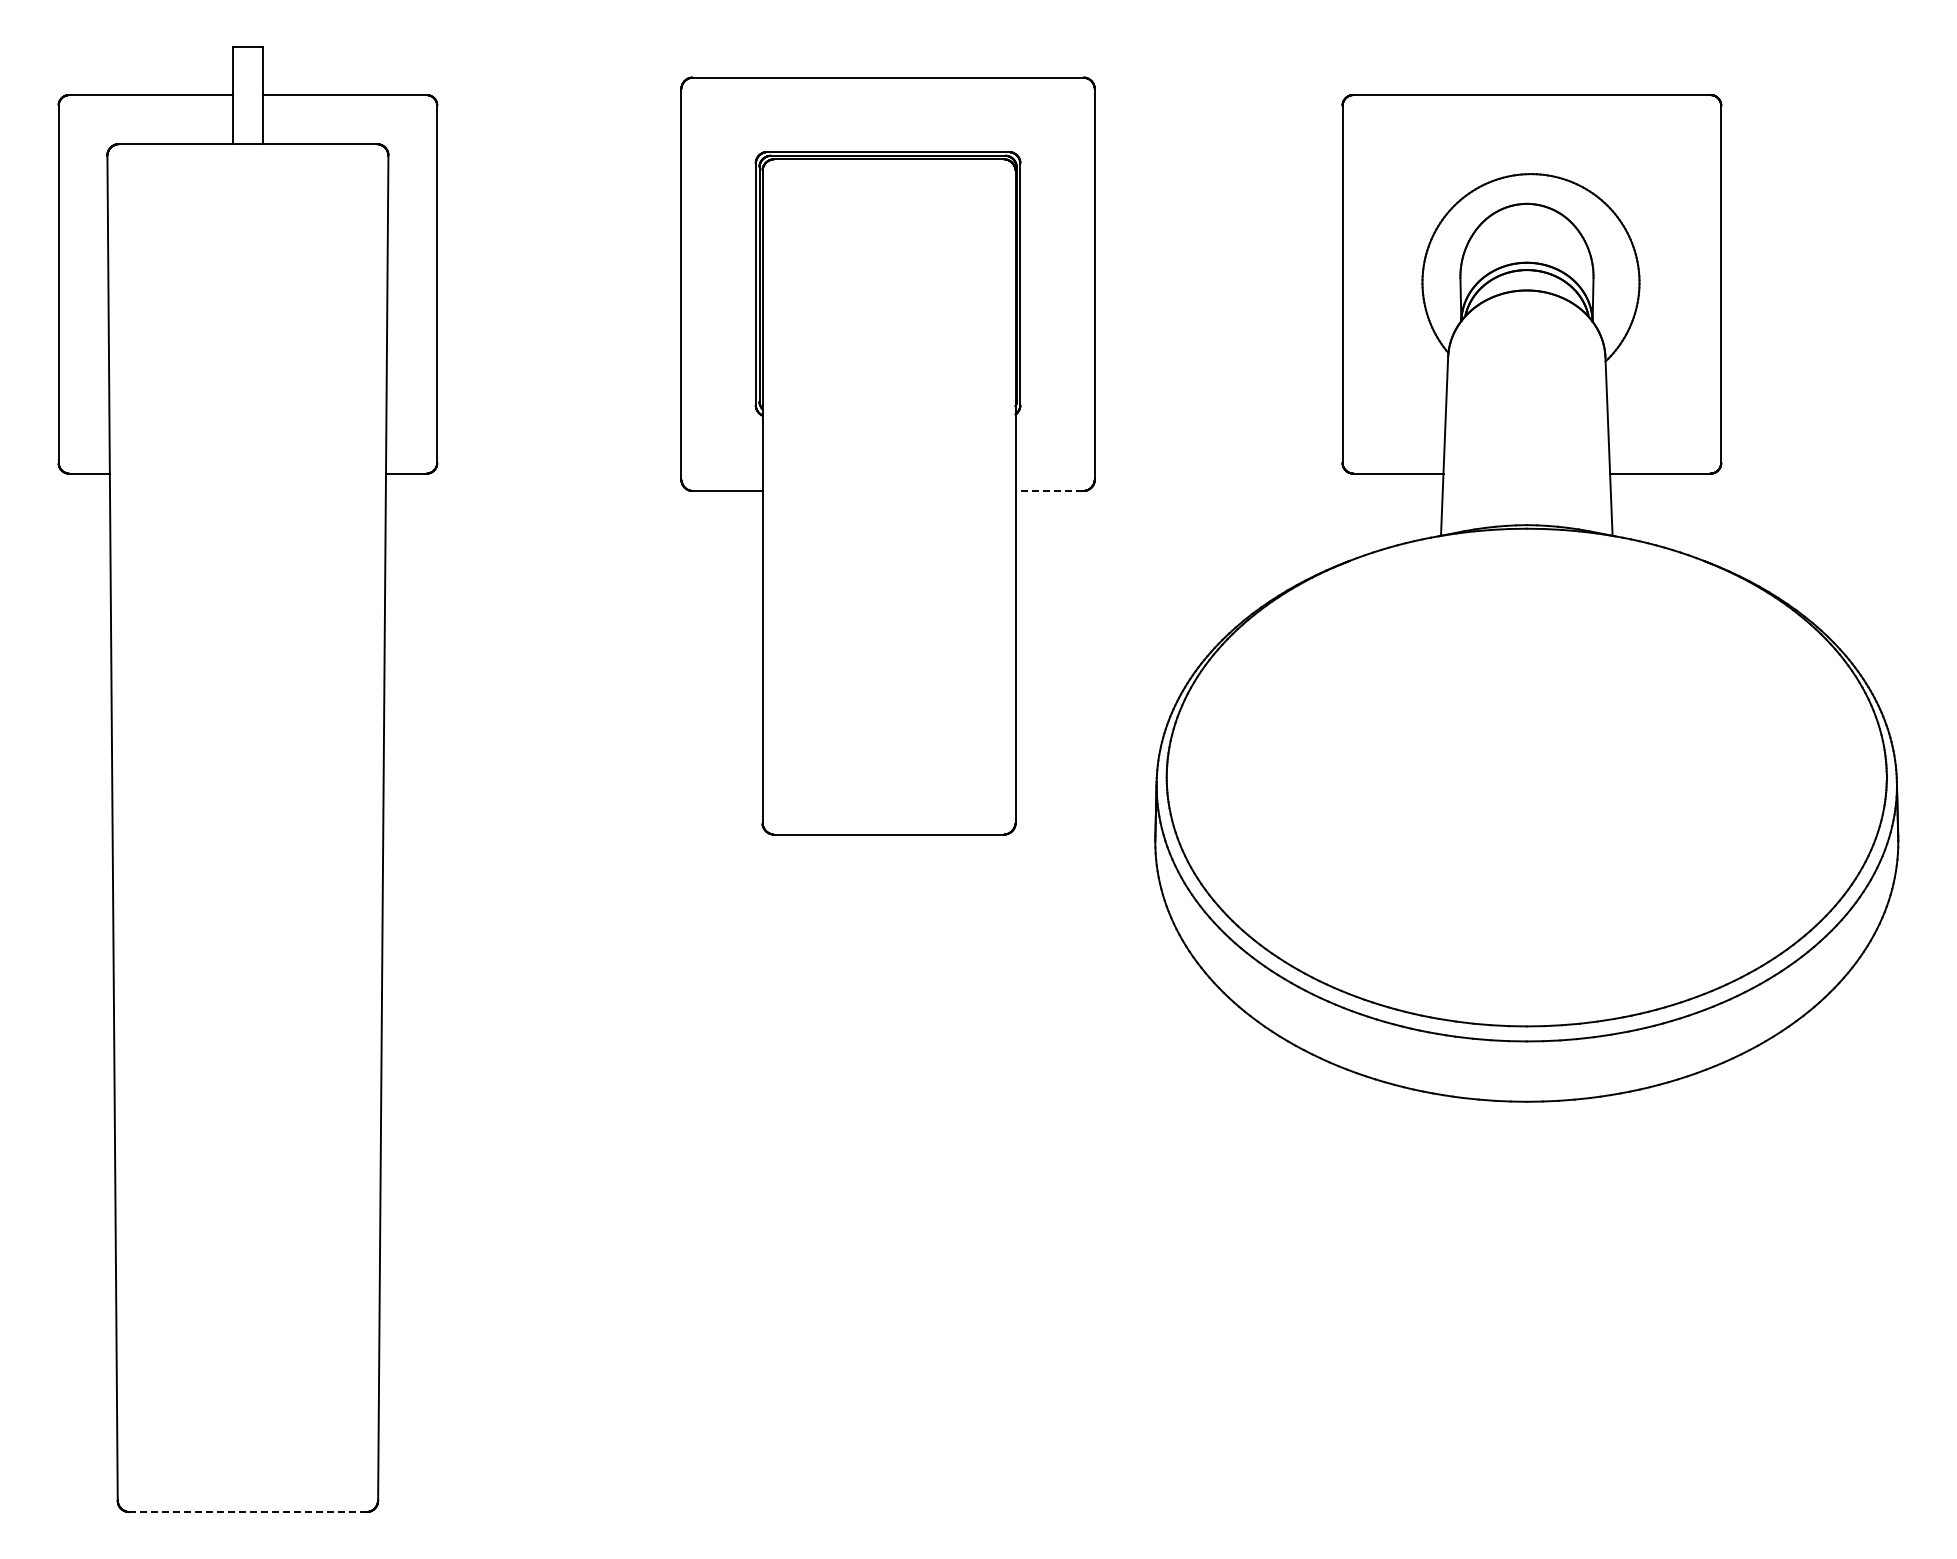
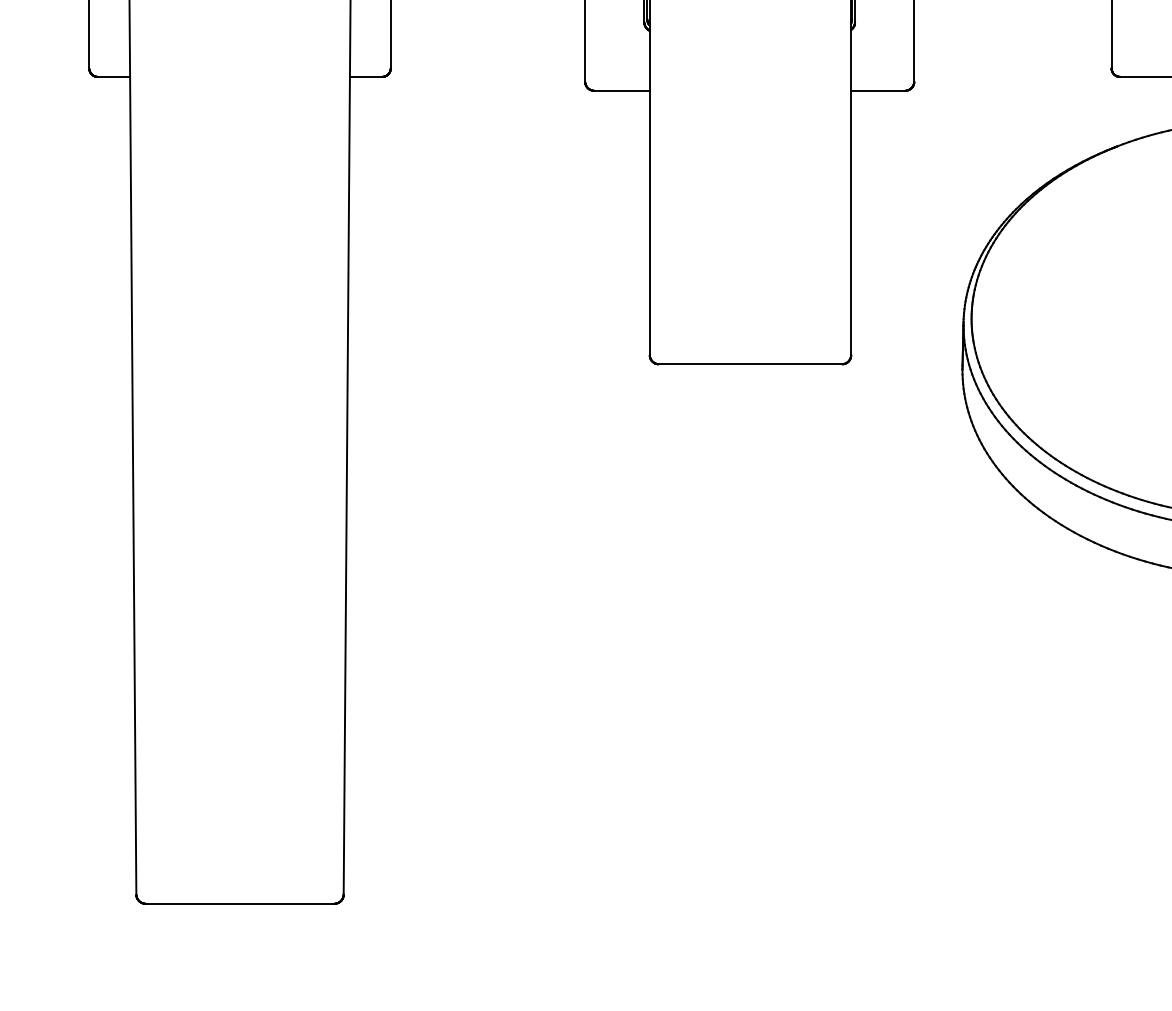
line: (1049, 491) -> (878, 91), dashed -> solid
line: (247, 1512) -> (239, 904), dashed -> solid

